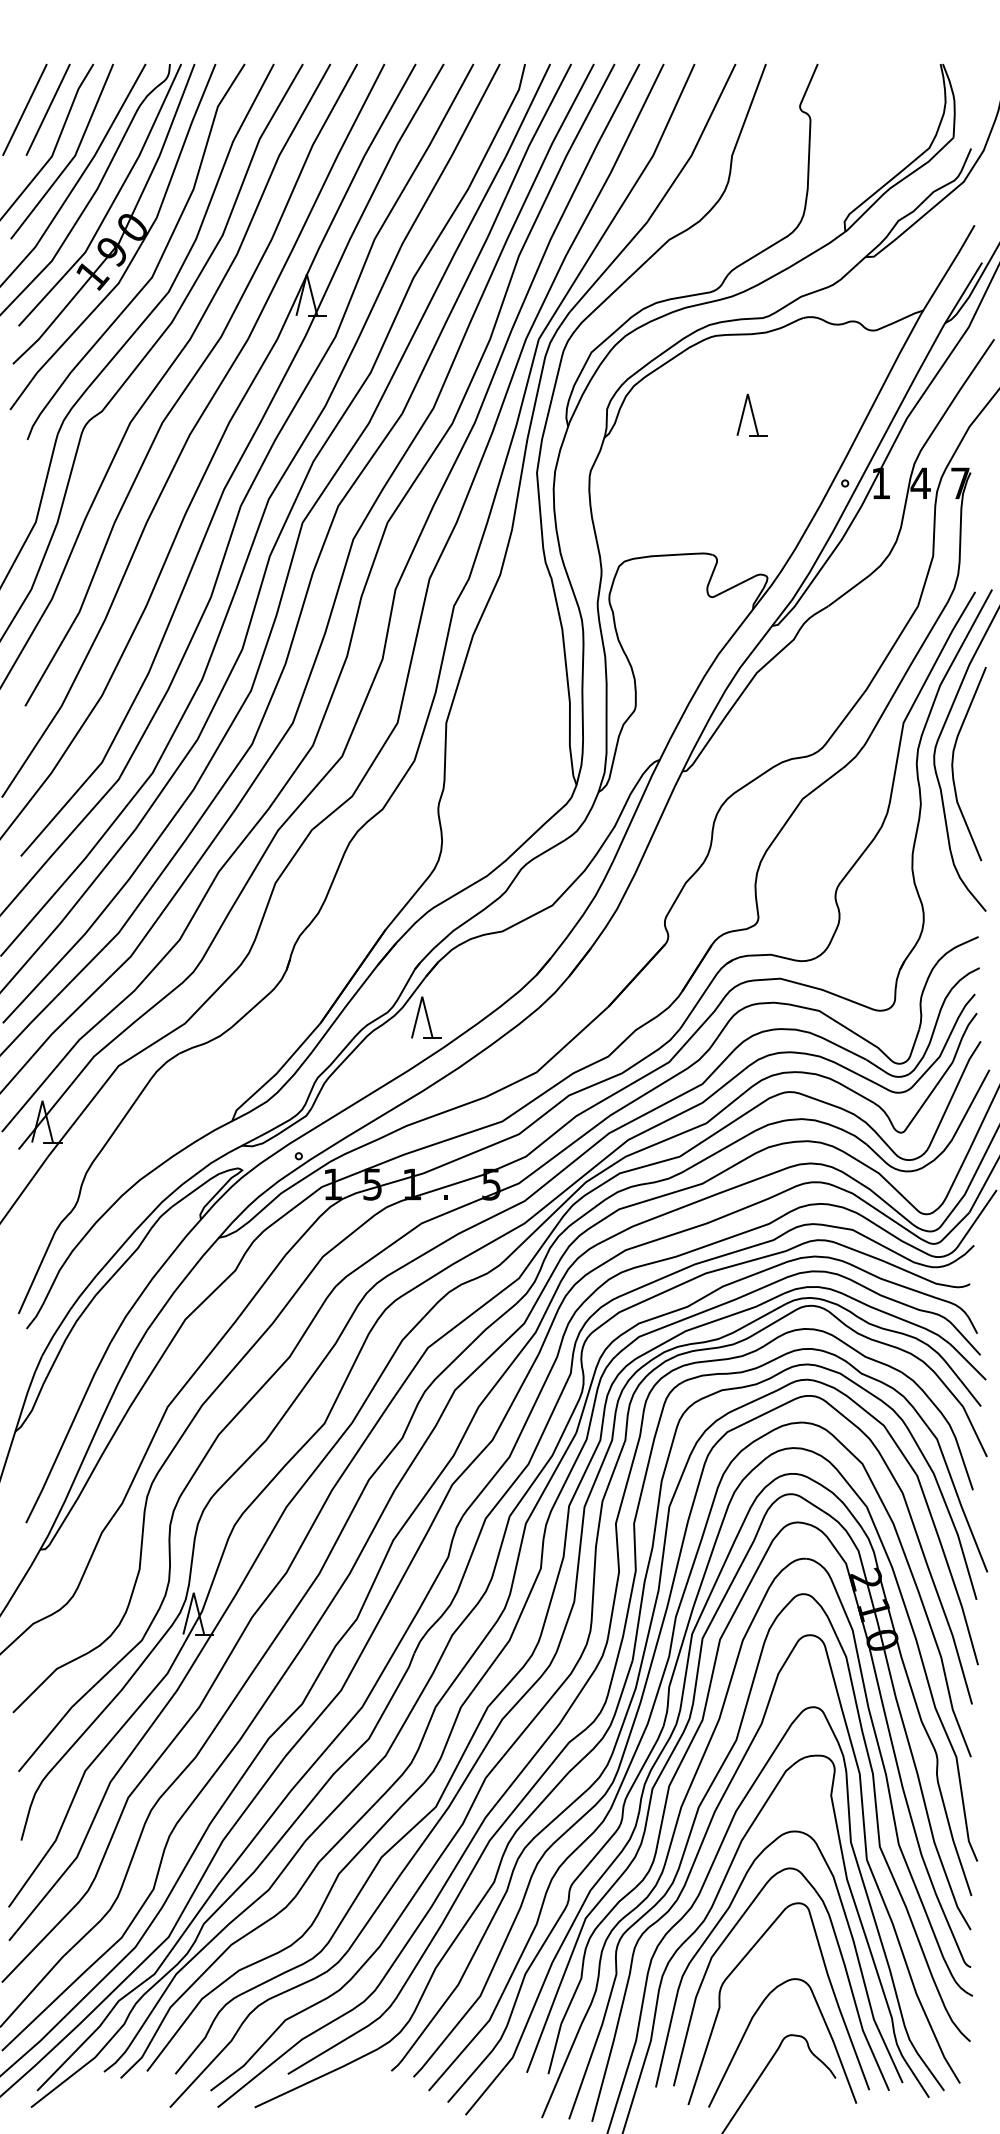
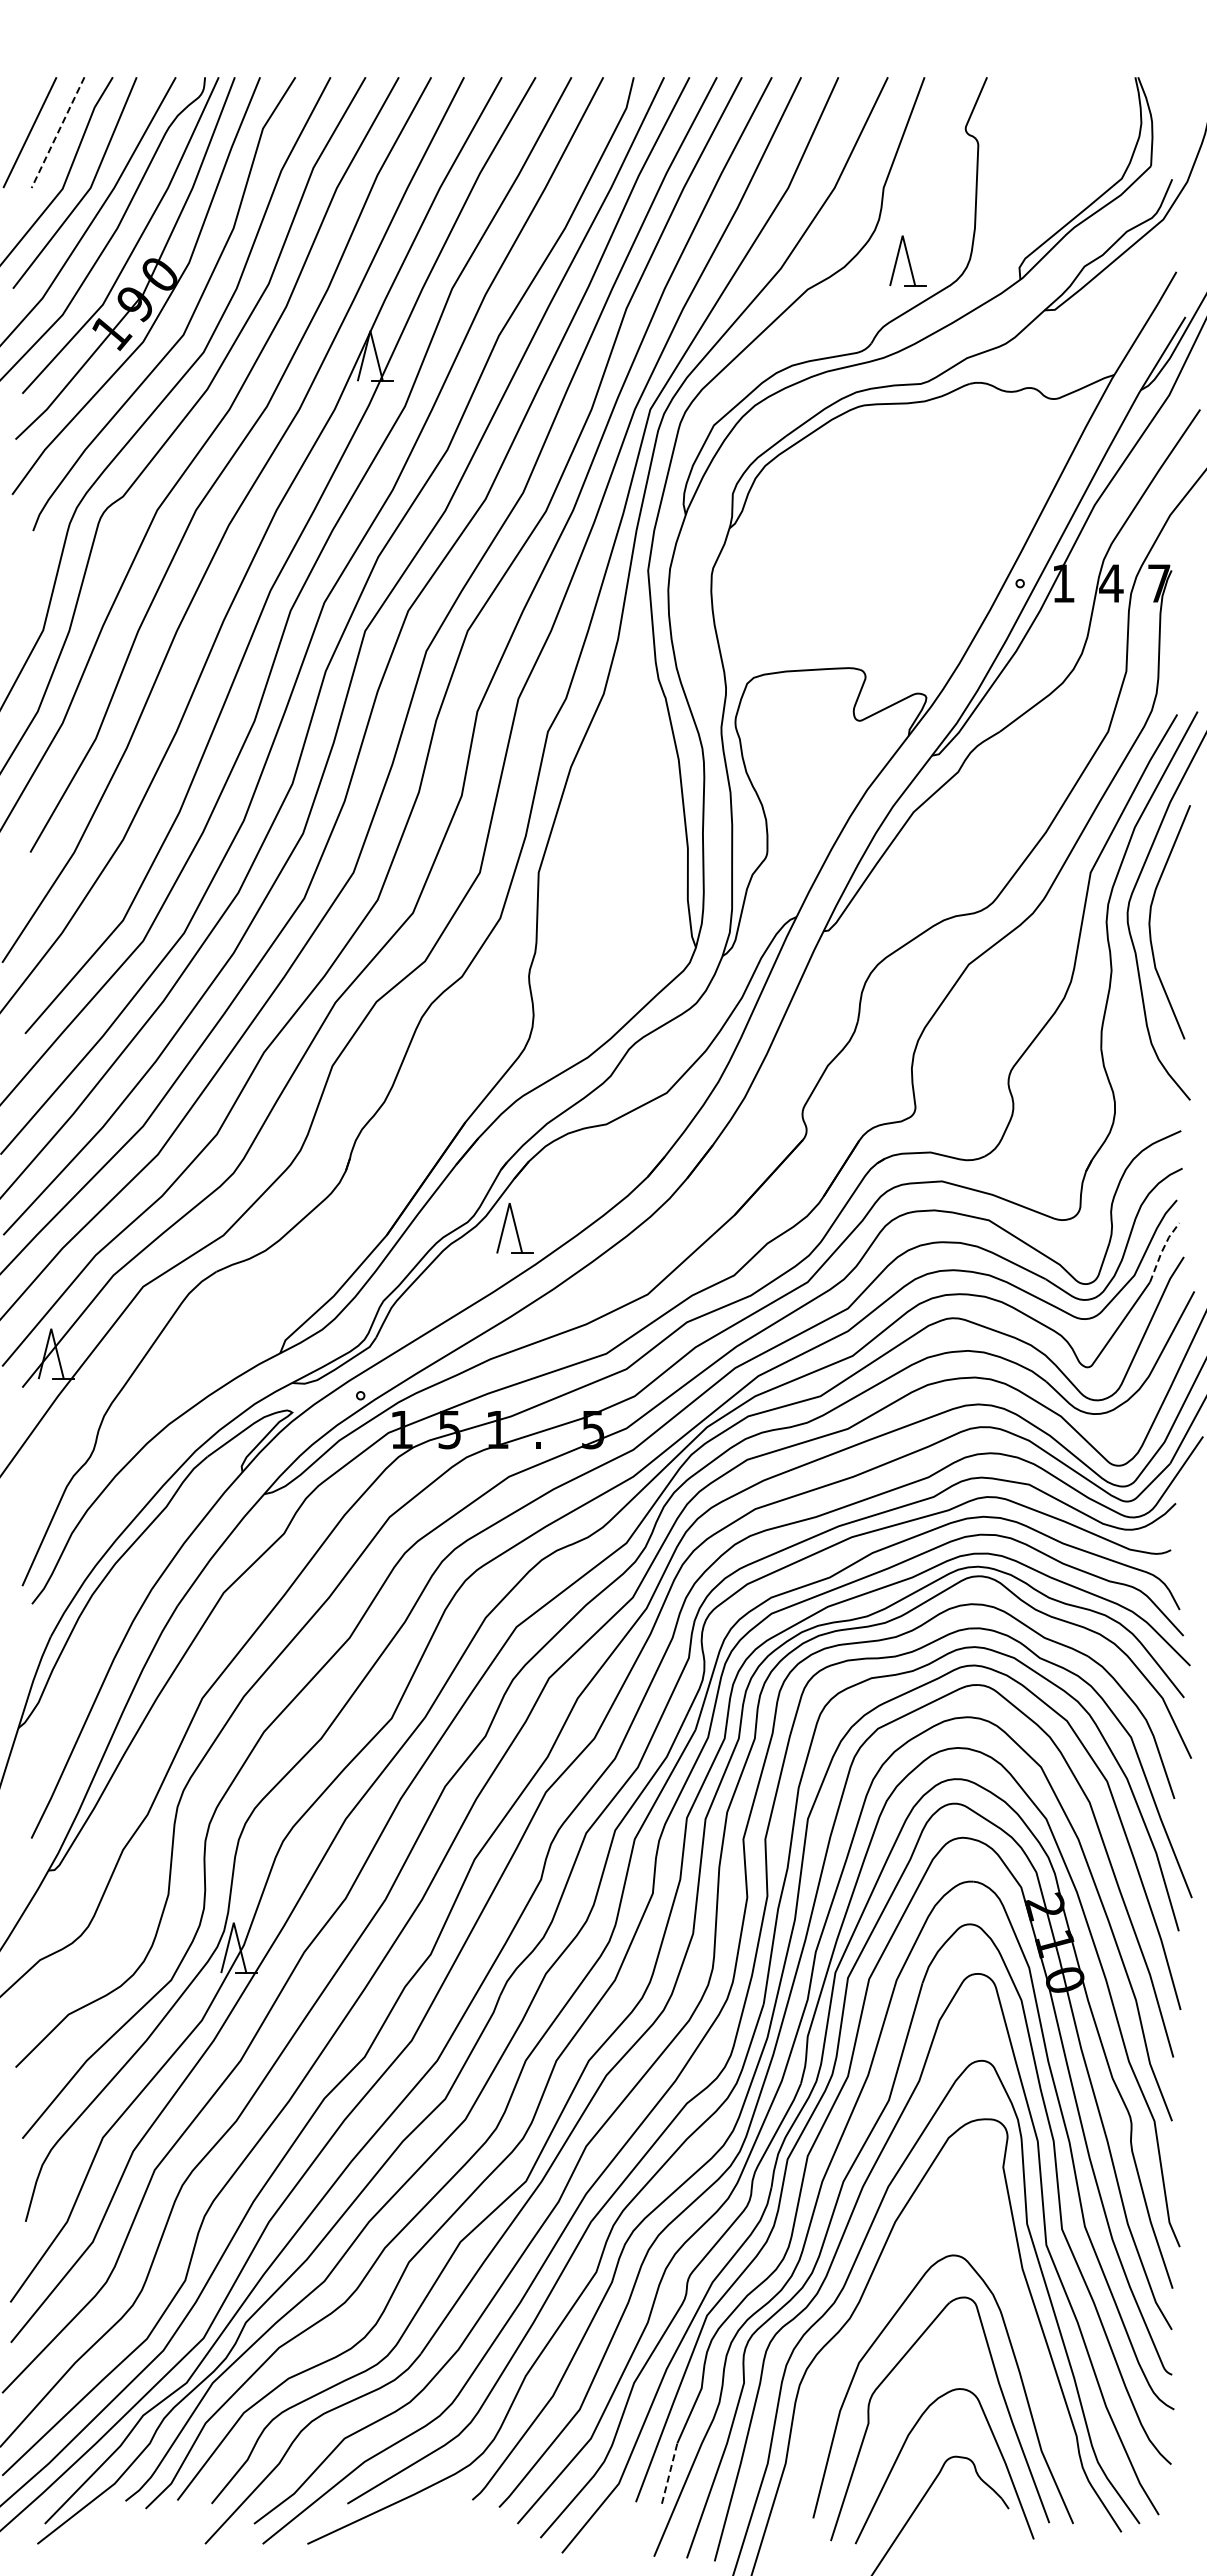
line: (47, 110) -> (57, 133), solid -> dashed
part: (751, 414) -> (907, 260), moved
line: (963, 1036) -> (1162, 1251), solid -> dashed
curve: (724, 1915) -> (874, 2312), removed
line: (554, 2049) -> (669, 2473), solid -> dashed

